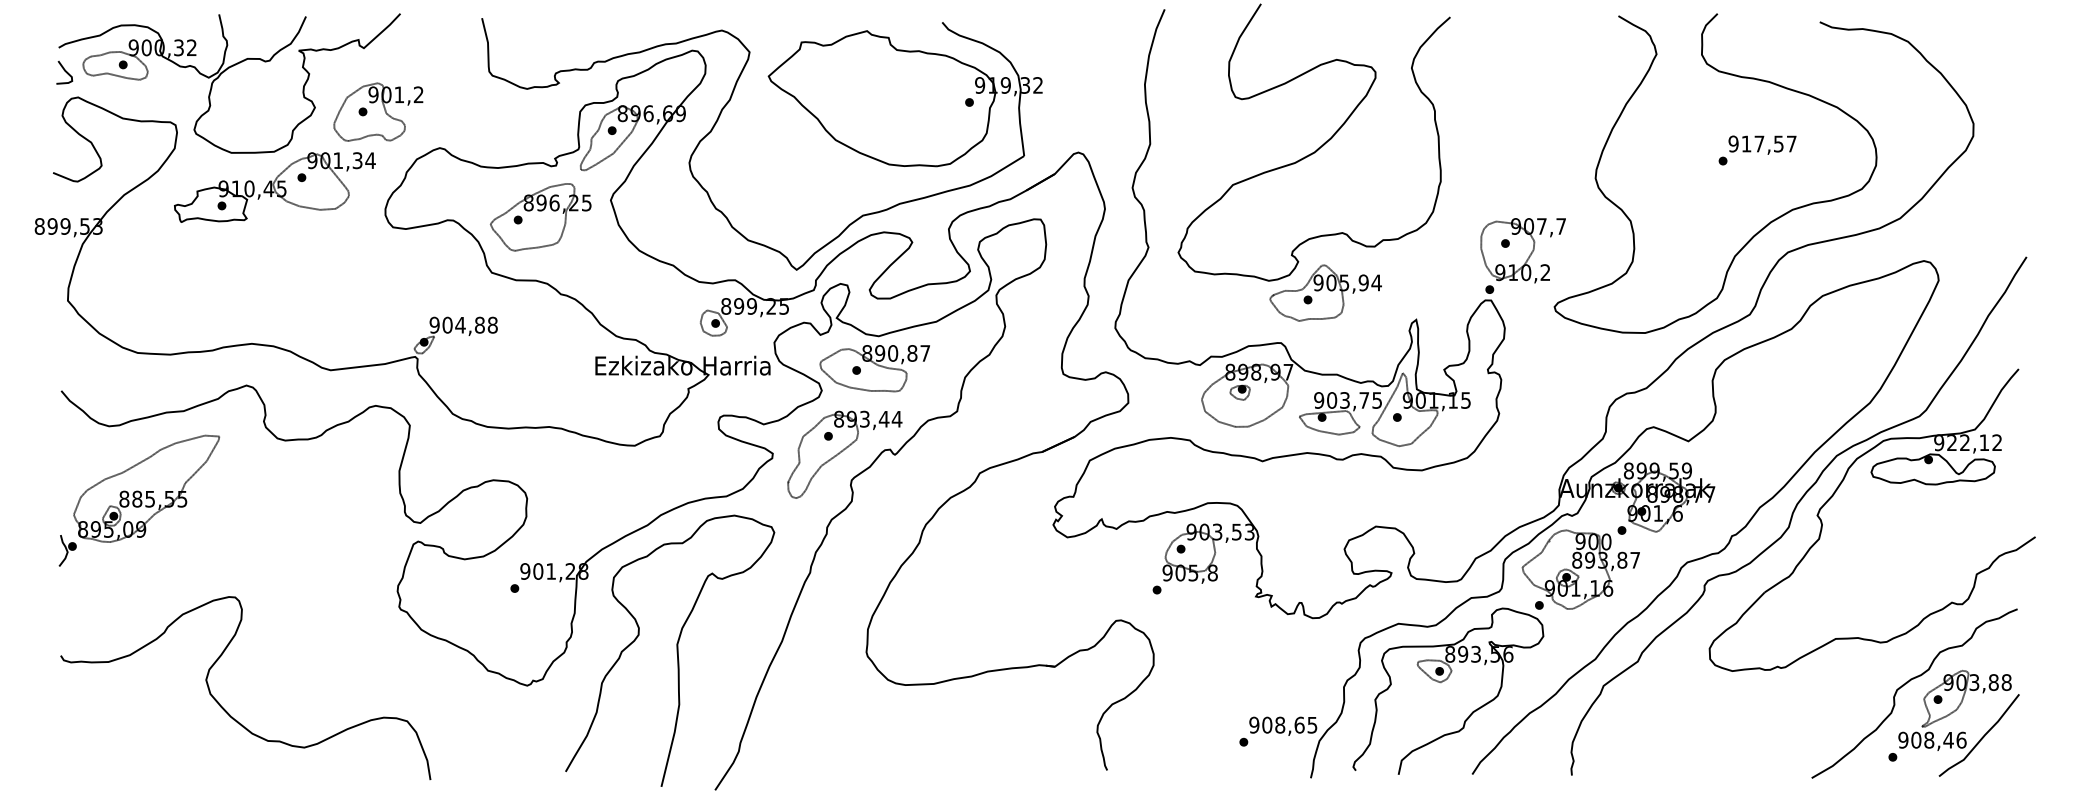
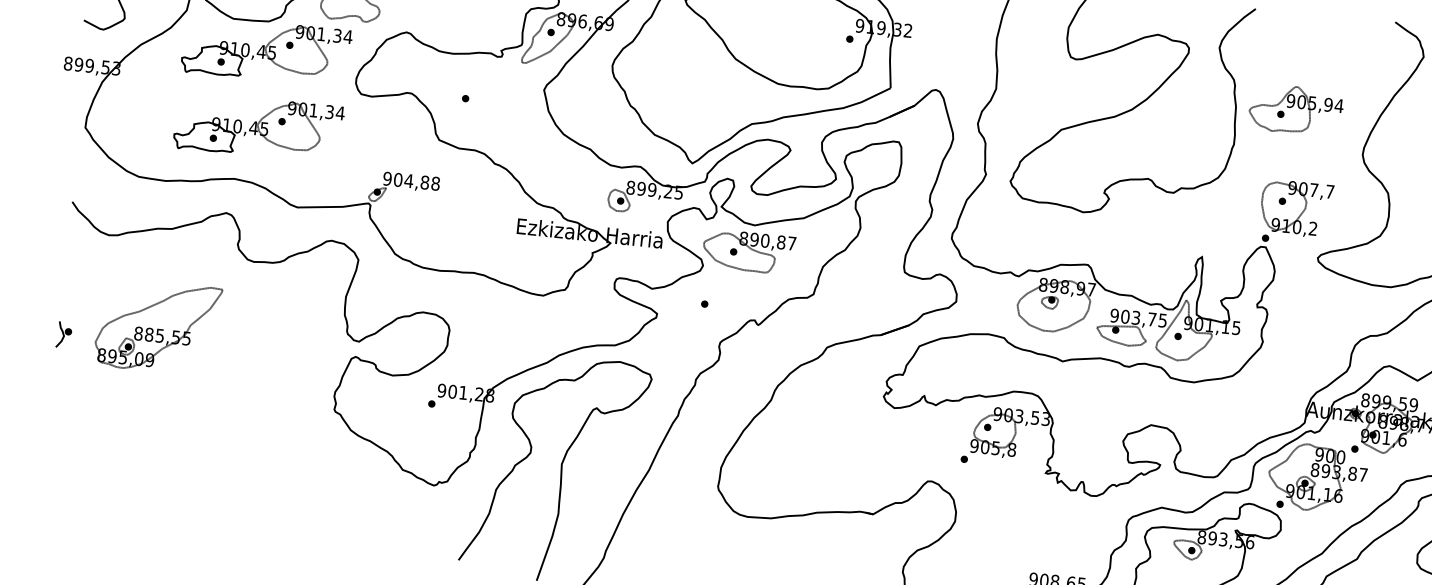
part: (540, 217) -> (484, 98), removed
part: (274, 279) -> (258, 127), added
part: (1325, 292) -> (1295, 109), moved
part: (844, 454) -> (716, 320), removed
part: (146, 488) -> (157, 326), moved
curve: (224, 708) -> (180, 479), removed

